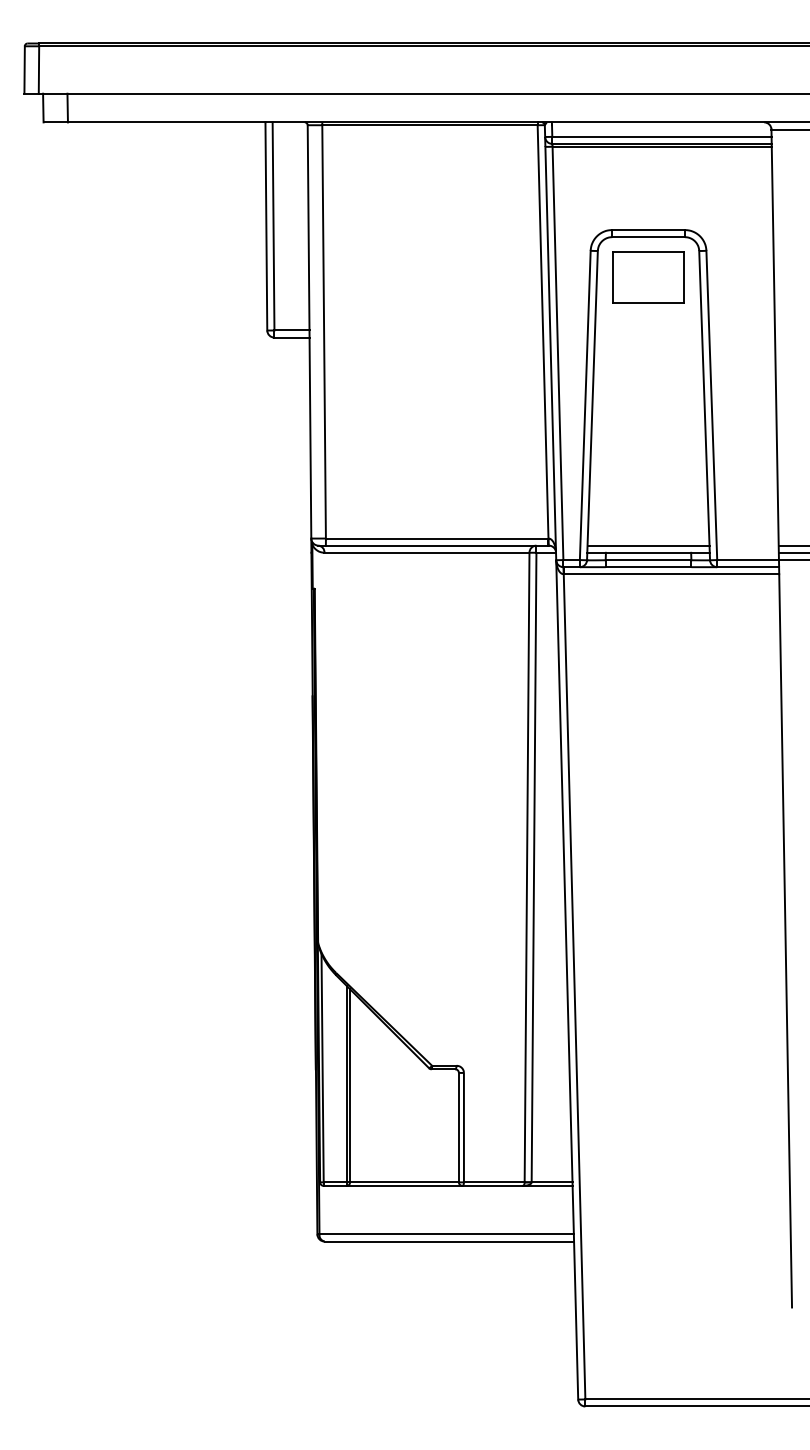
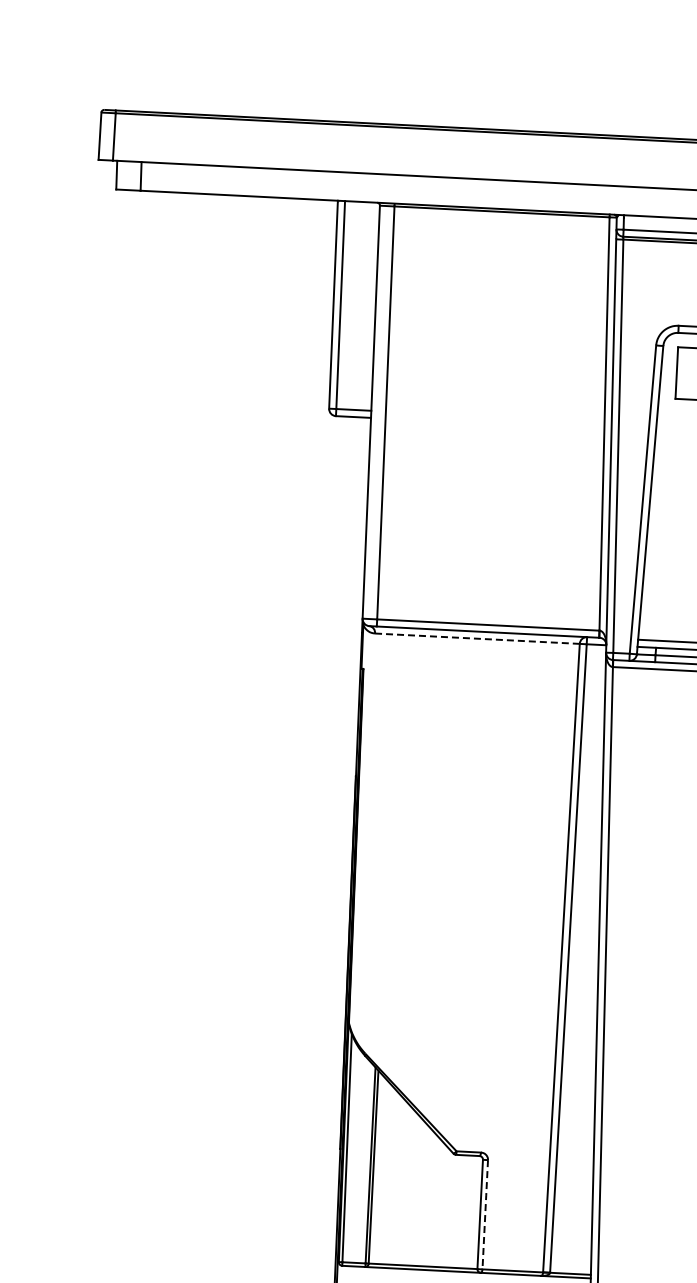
line: (426, 552) -> (476, 638), solid -> dashed
line: (463, 1126) -> (484, 1213), solid -> dashed

